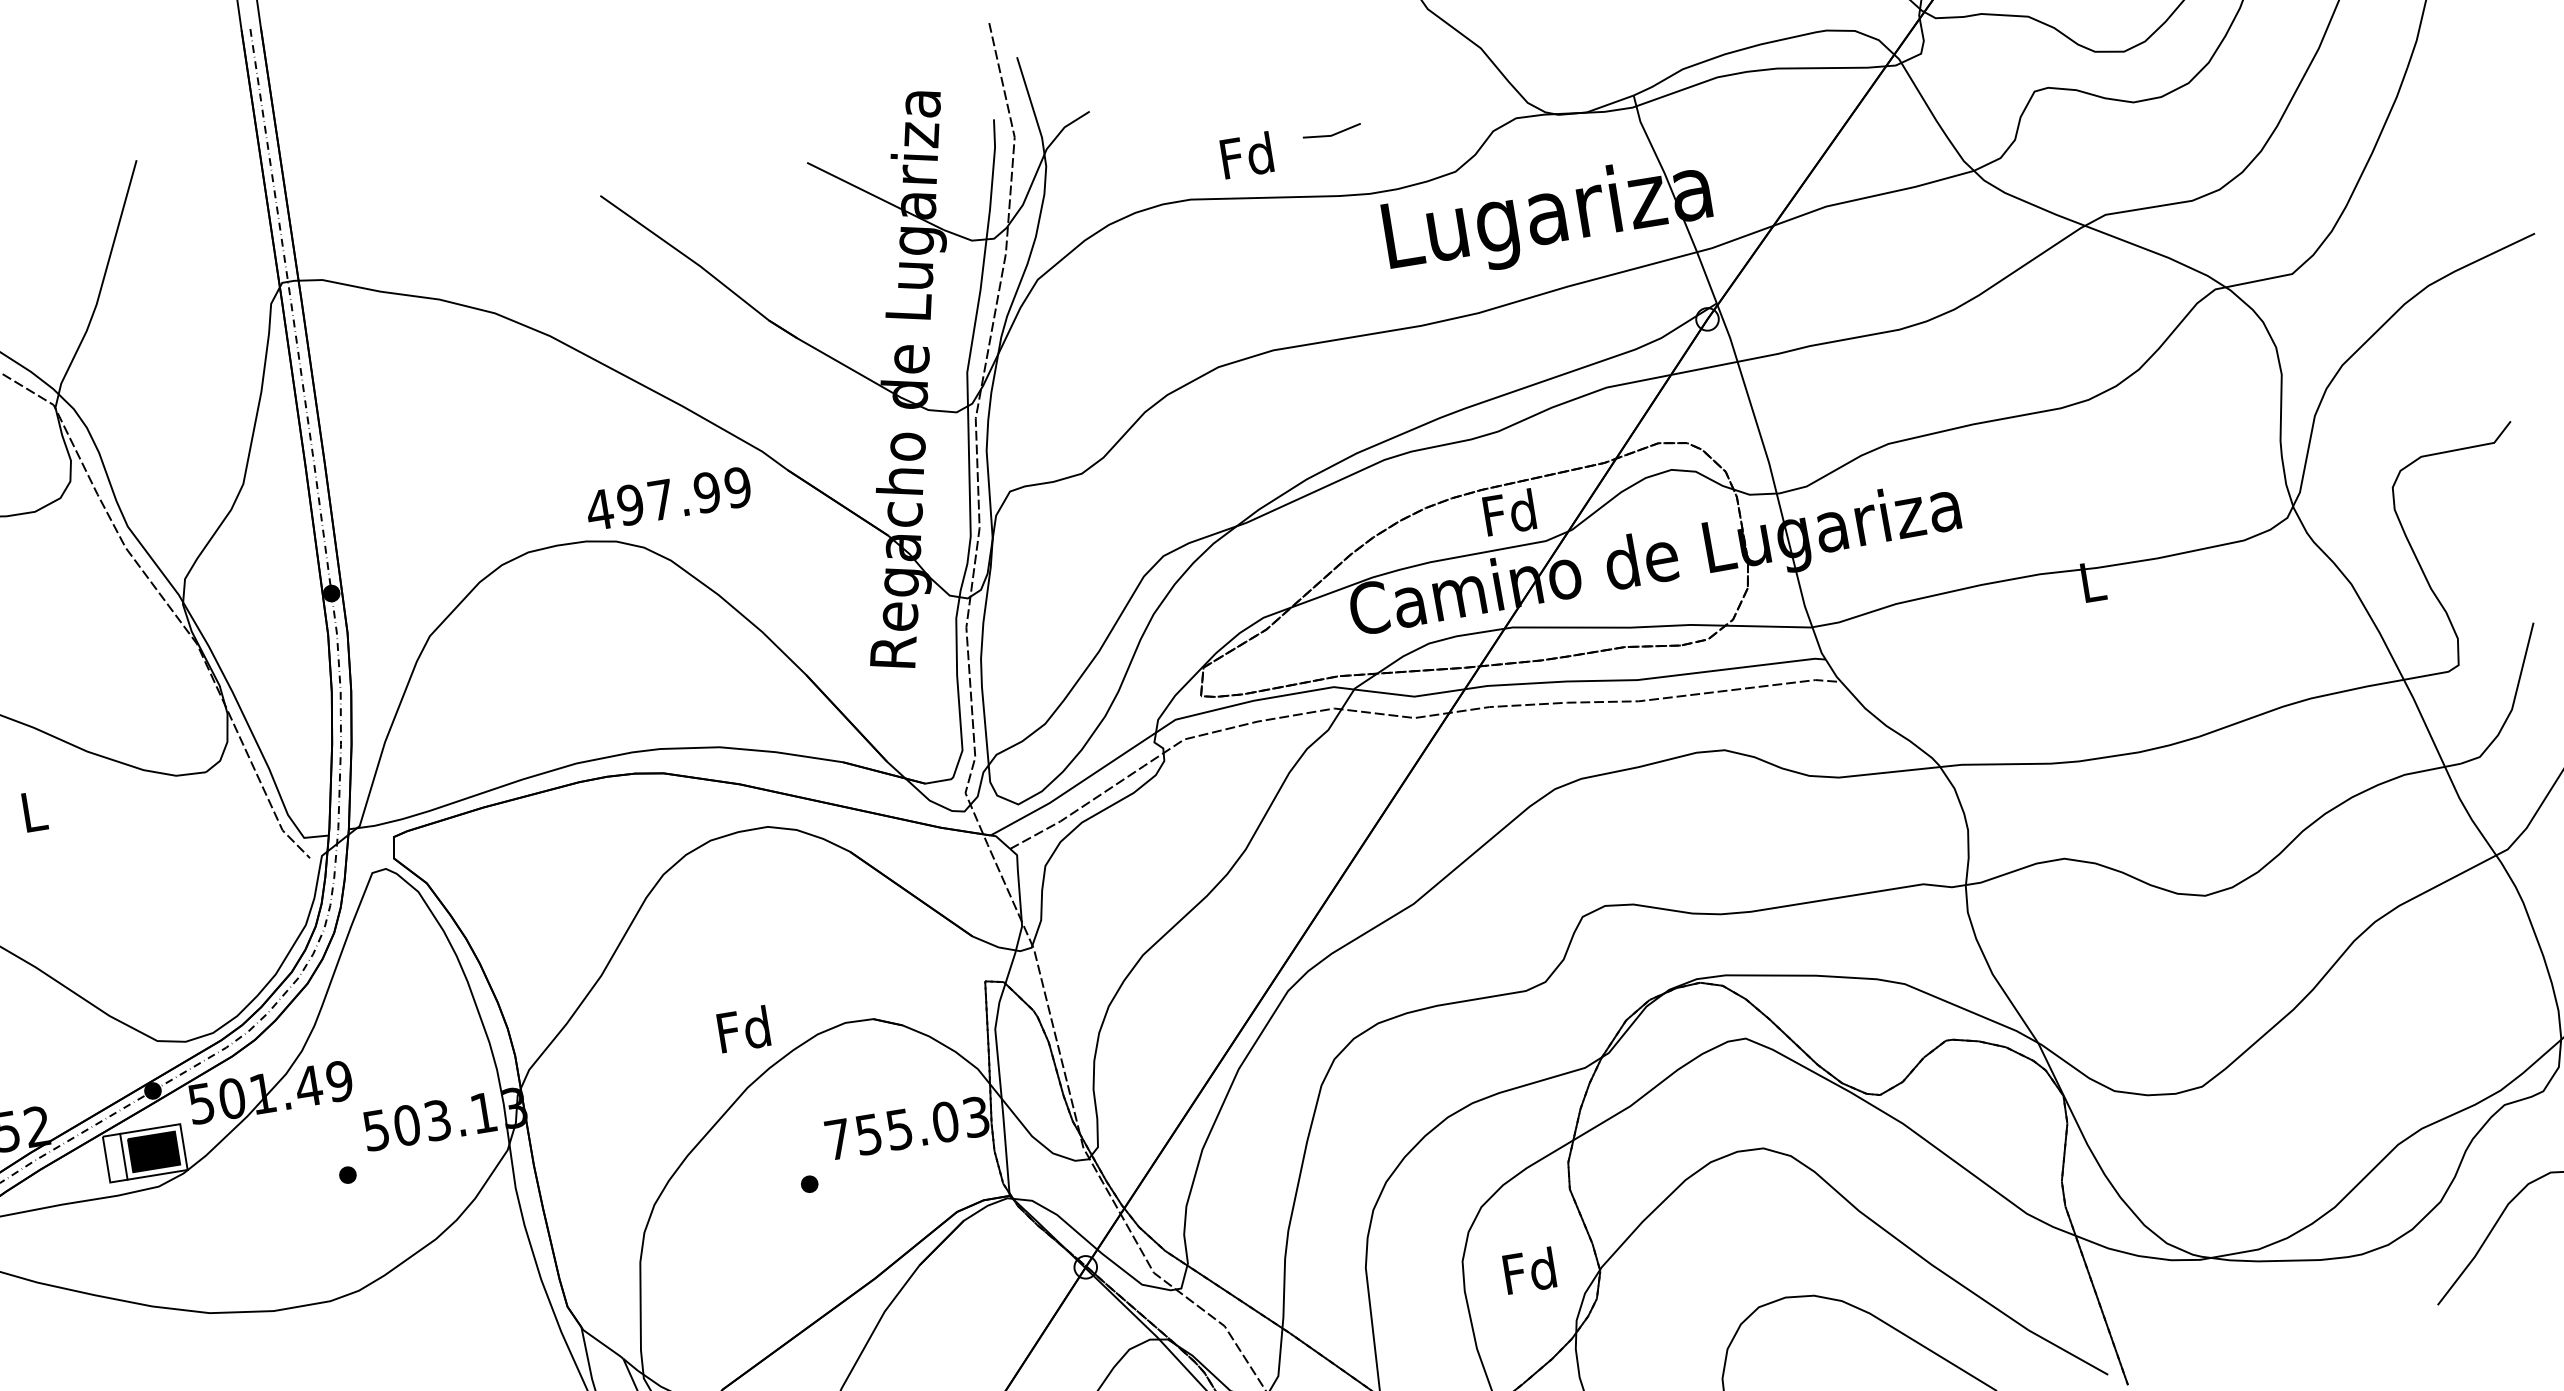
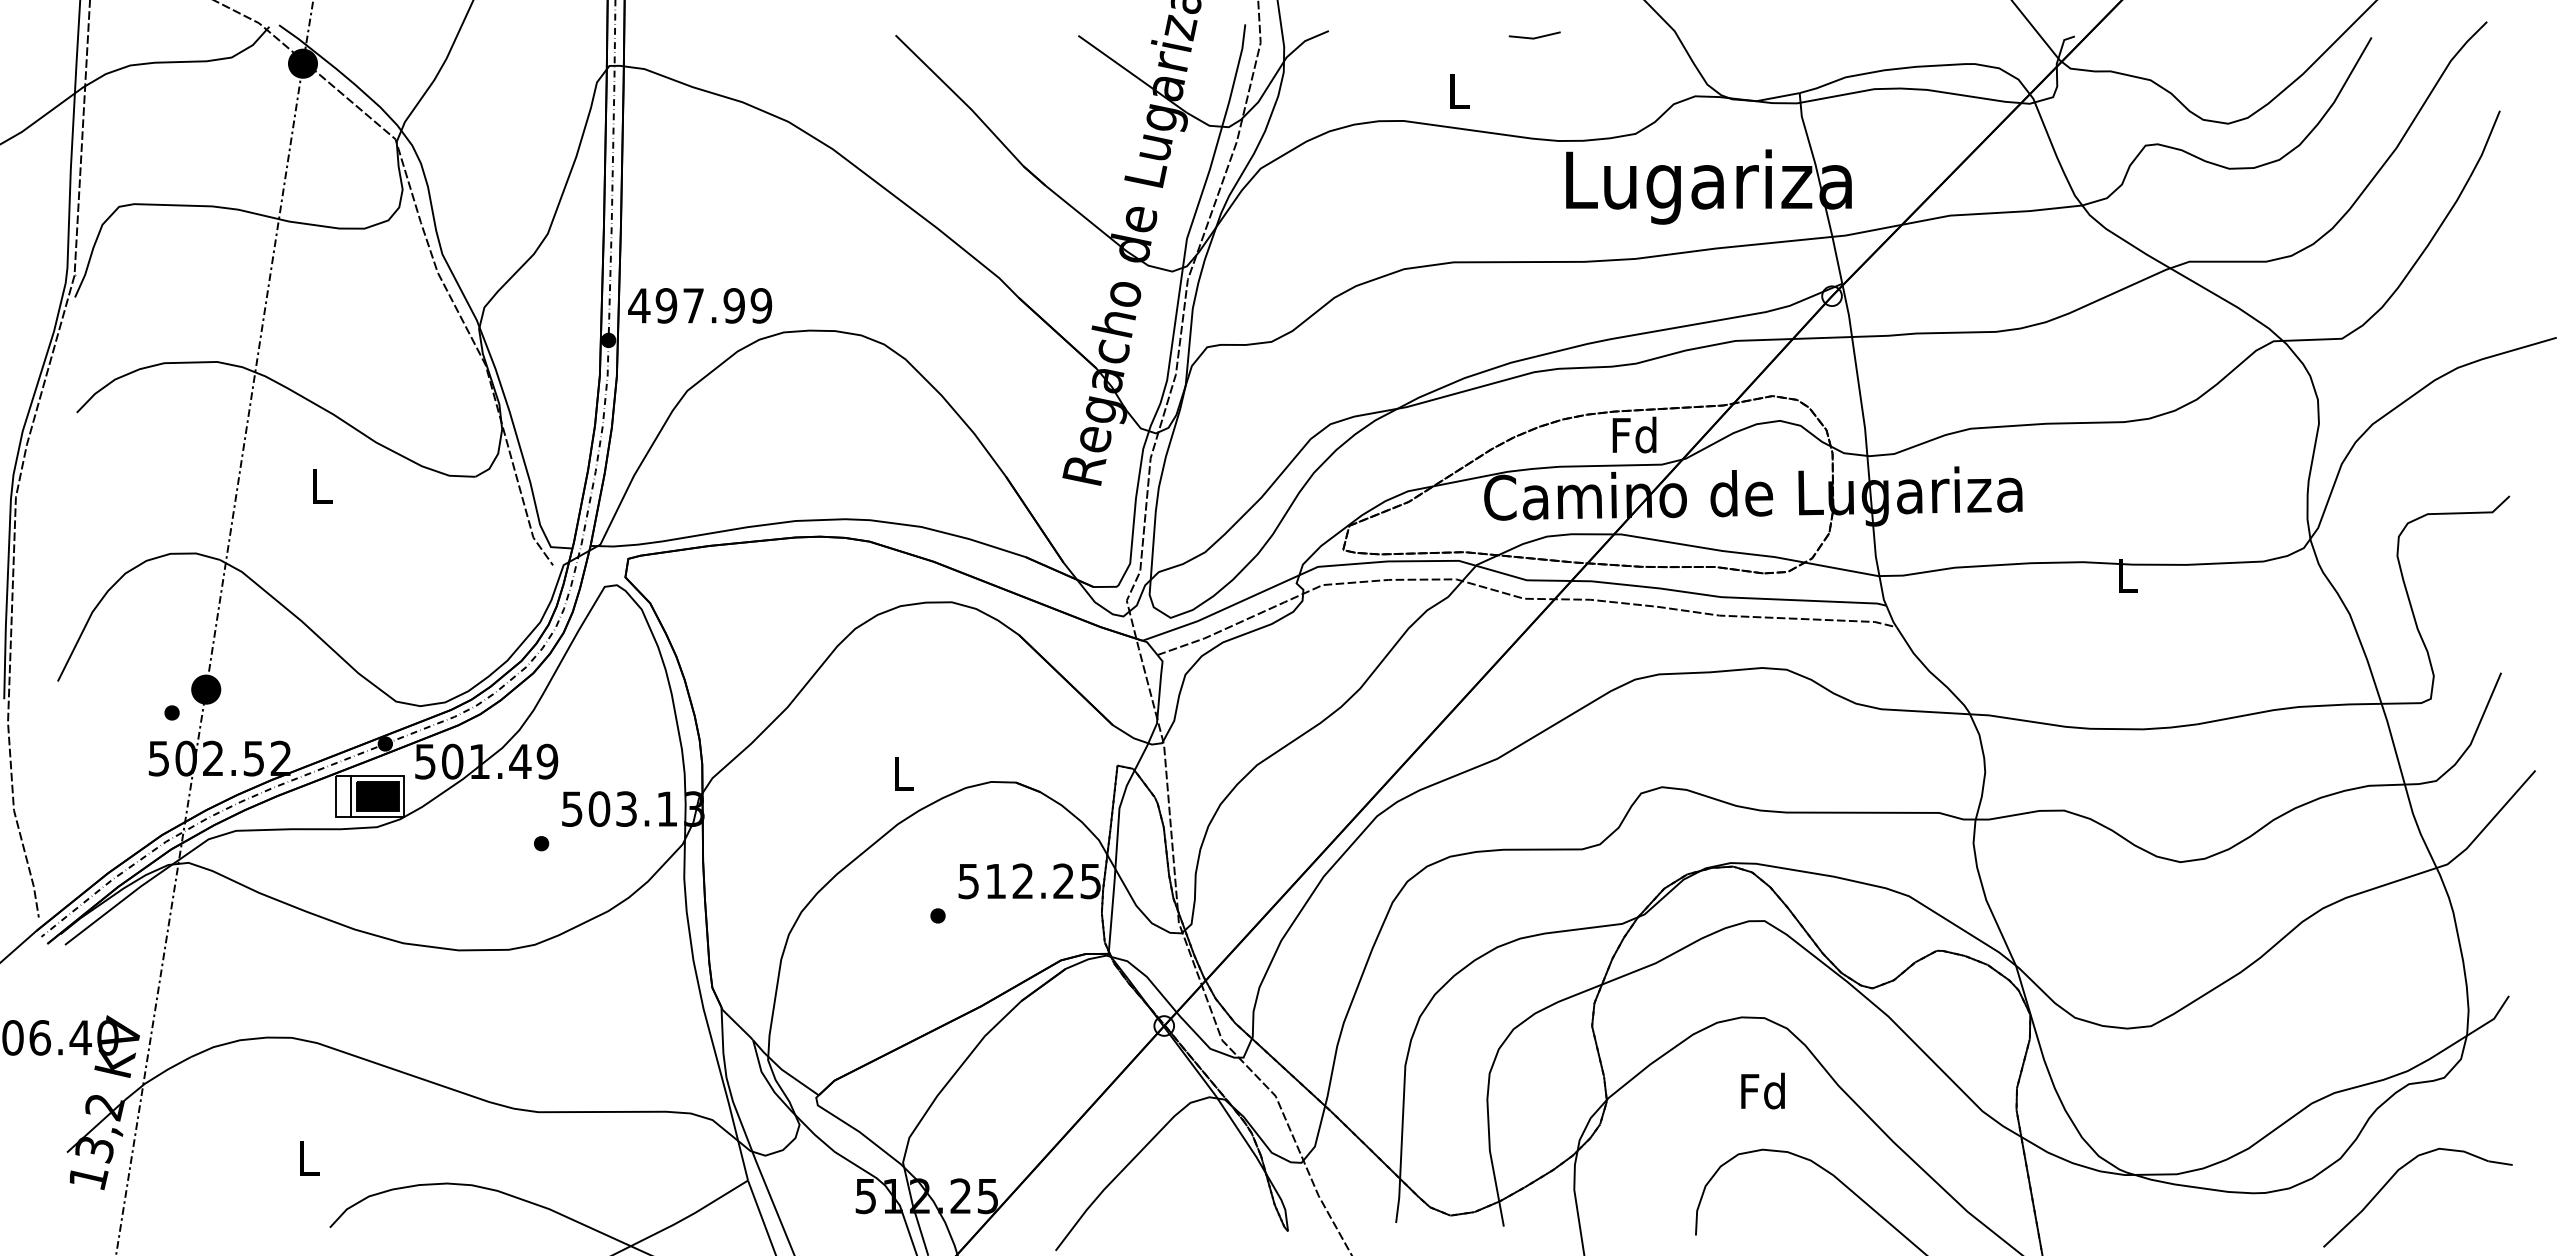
line: (1332, 134) -> (1534, 37), moved
text: (1246, 155) -> (1457, 90), Fd -> L
text: (668, 498) -> (700, 305), moved
text: (743, 1029) -> (902, 773), Fd -> L
text: (906, 1128) -> (1029, 881), 755.03 -> 512.25
text: (1528, 1270) -> (1762, 1090), moved

